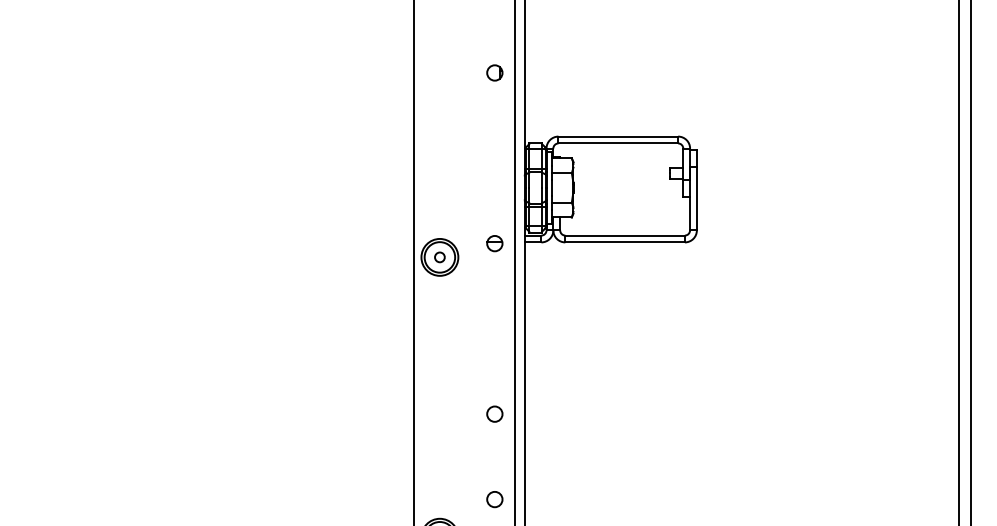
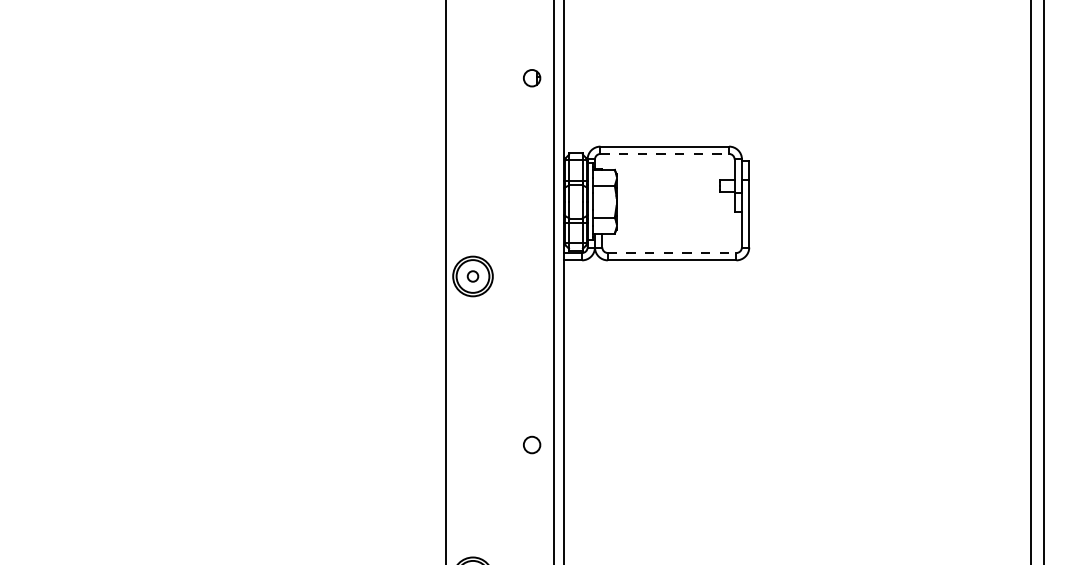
line: (618, 143) -> (665, 153), solid -> dashed
line: (625, 236) -> (672, 253), solid -> dashed
part: (495, 243) -> (532, 261), removed
circle: (495, 499) -> (532, 536), removed

